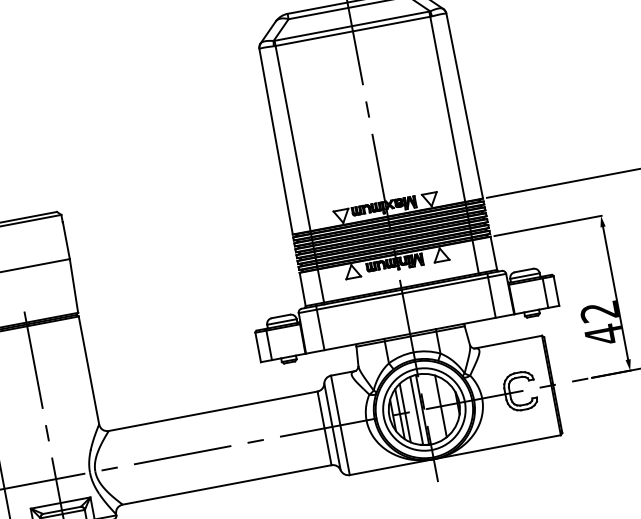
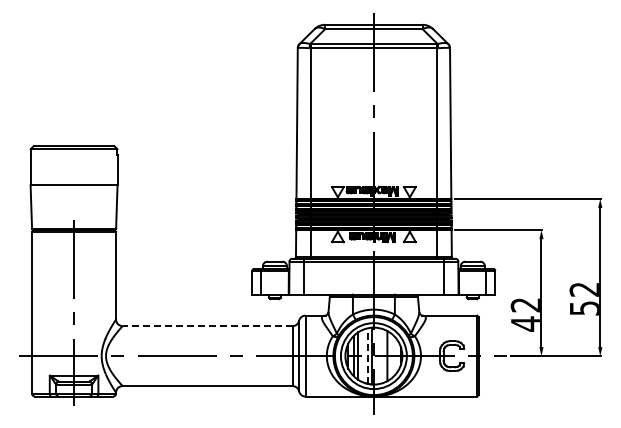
line: (213, 411) -> (207, 326), solid -> dashed
line: (416, 411) -> (367, 356), solid -> dashed

